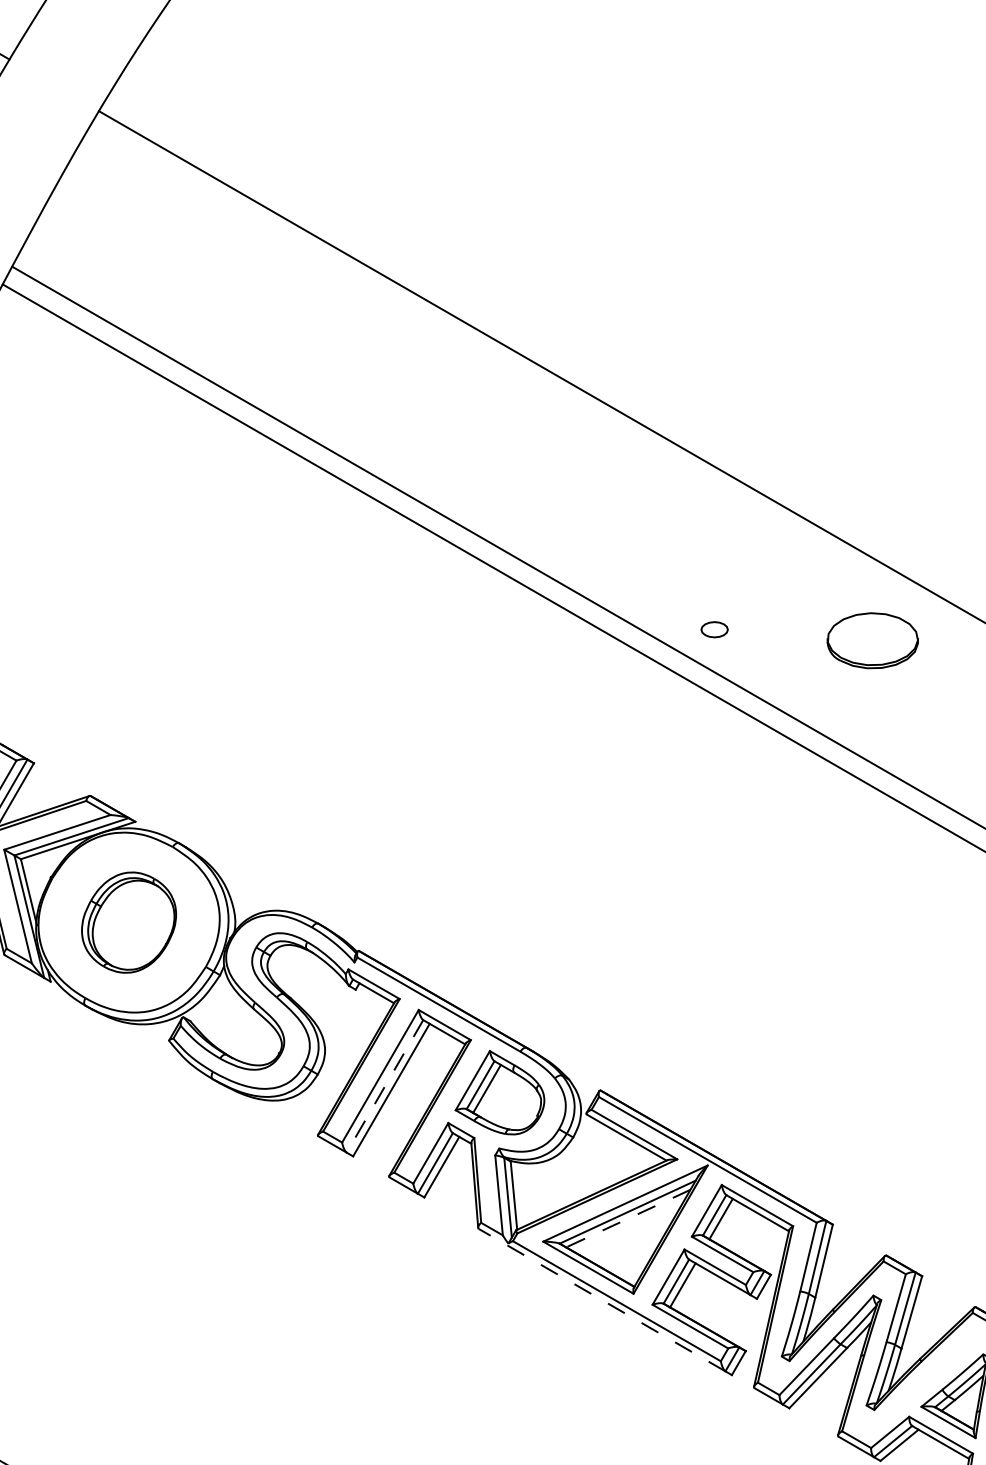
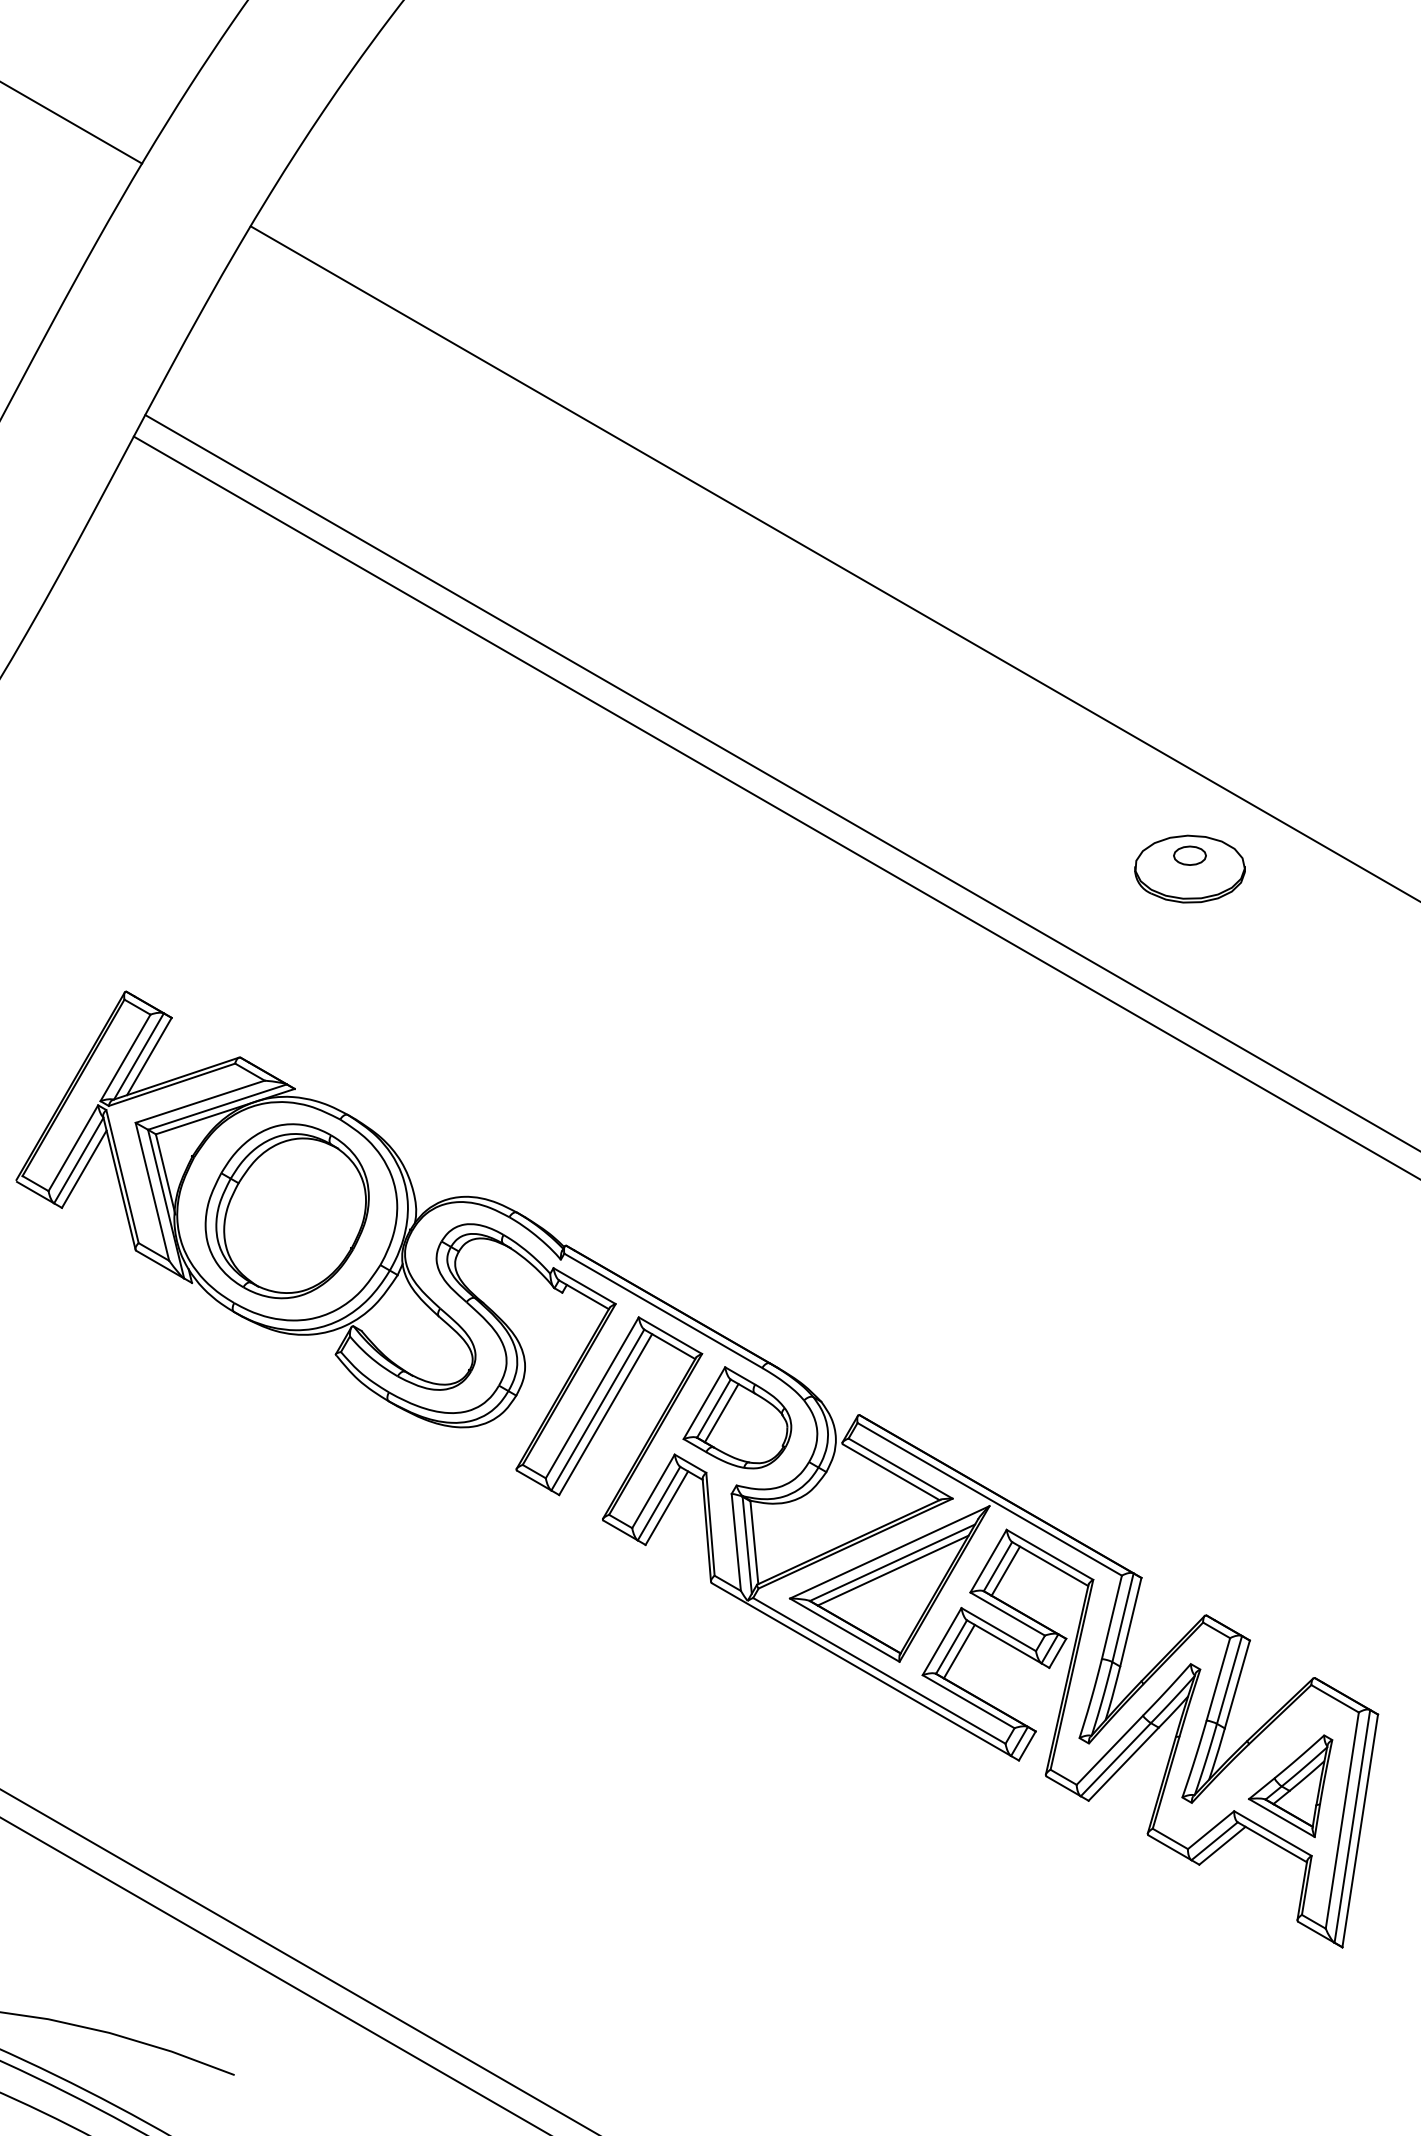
part: (714, 629) -> (1189, 855), moved
part: (128, 922) -> (286, 1211), size x1.43
line: (384, 1086) -> (597, 1410), dashed -> solid
line: (627, 1218) -> (892, 1570), dashed -> solid
line: (602, 1300) -> (861, 1669), dashed -> solid

